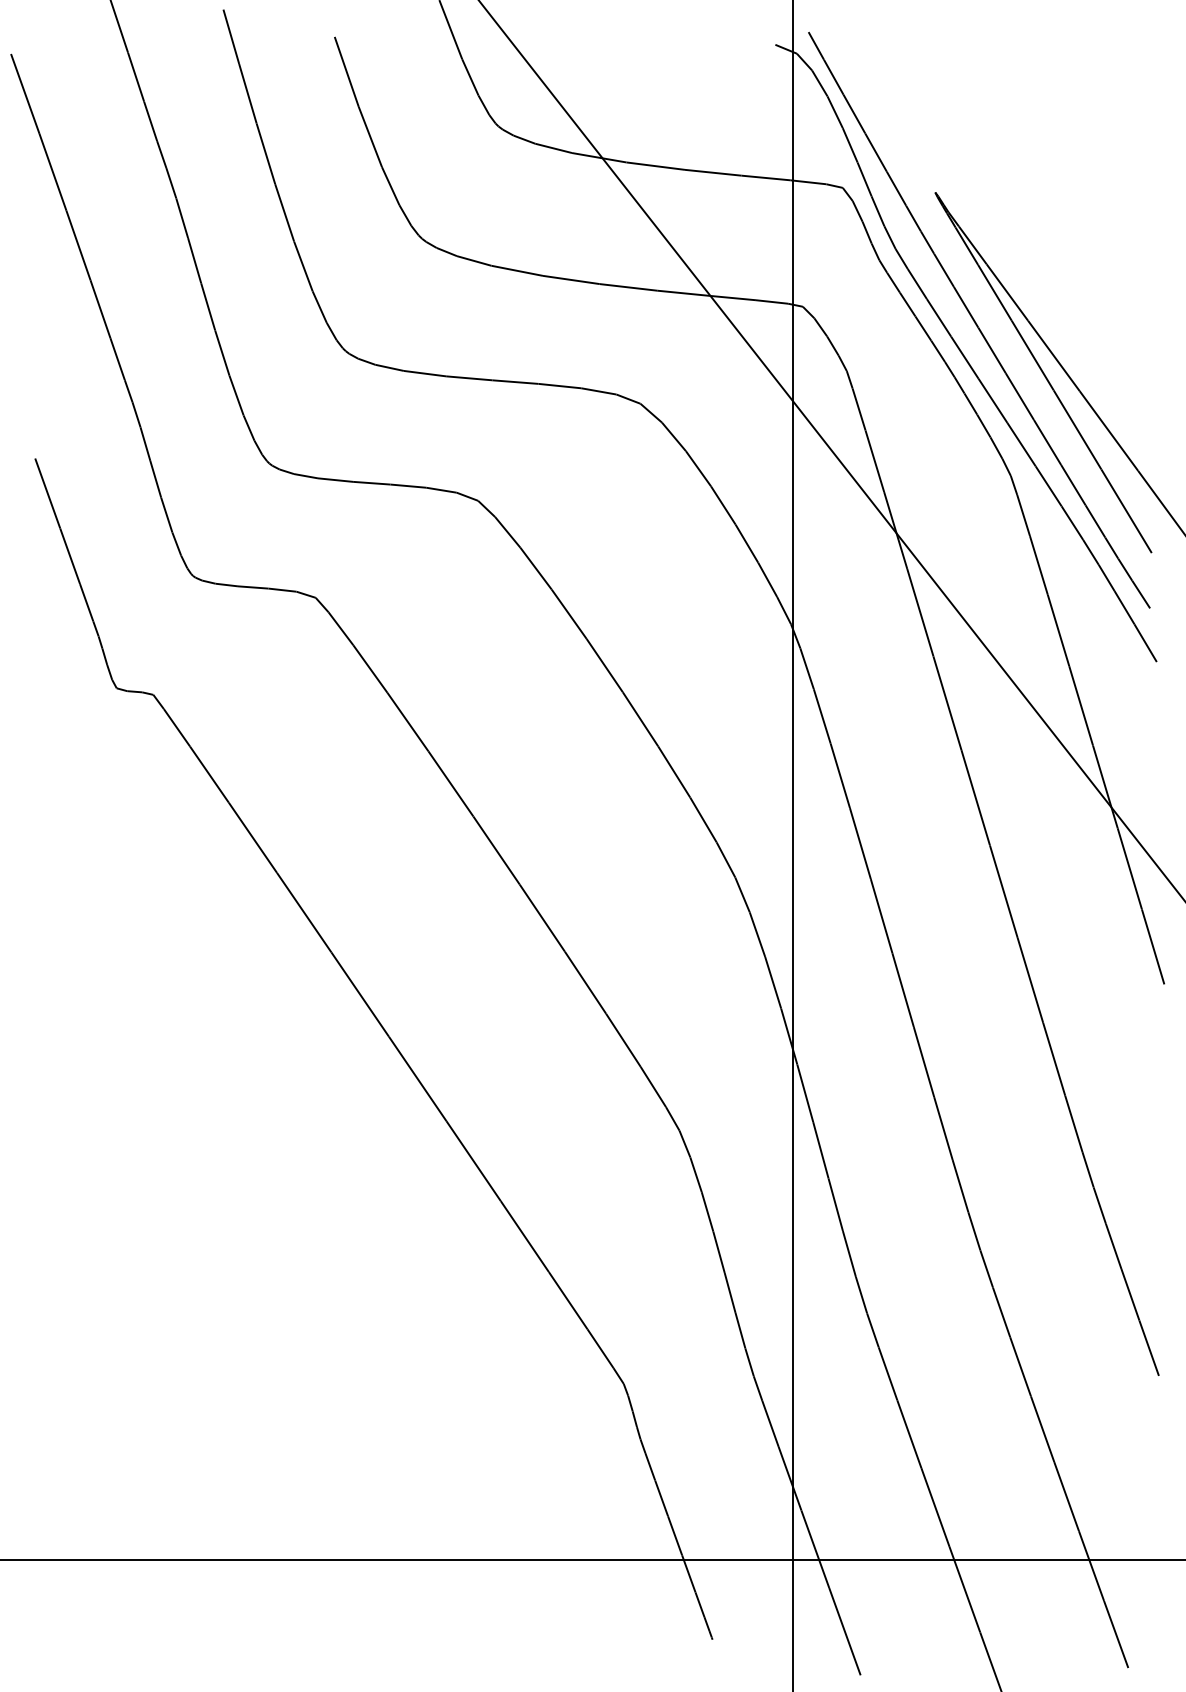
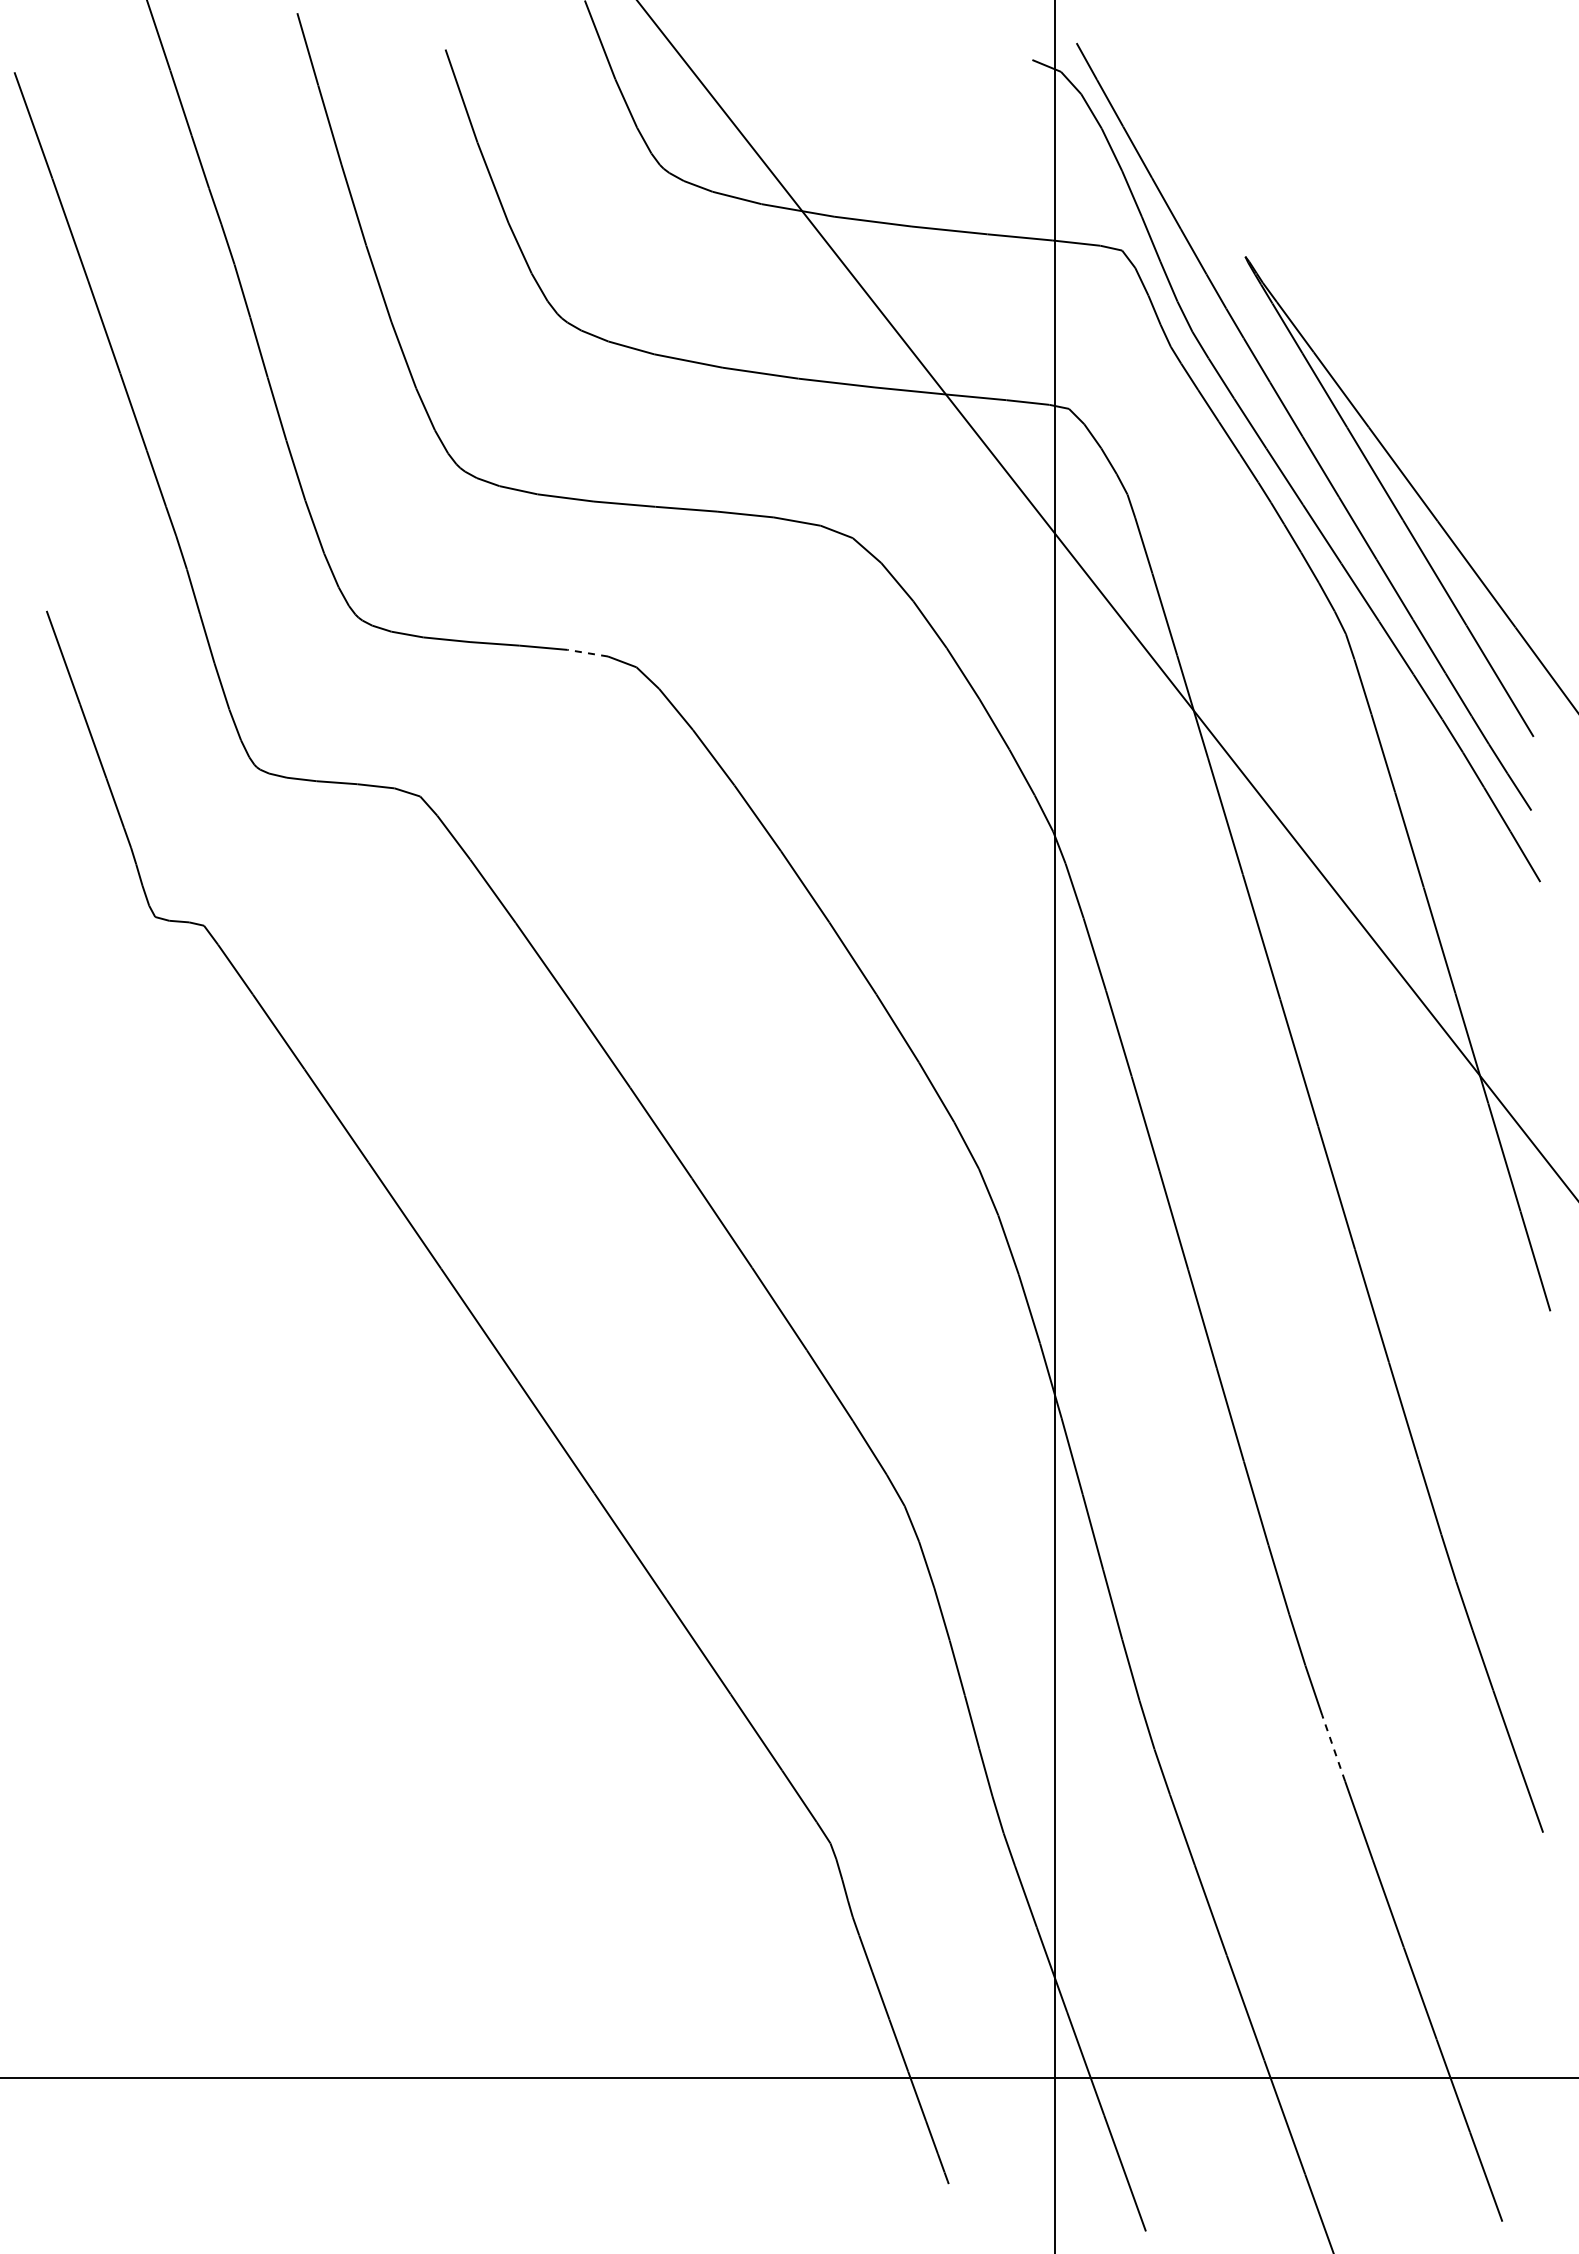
line: (441, 490) -> (587, 653), solid -> dashed
line: (1001, 1311) -> (1333, 1747), solid -> dashed

